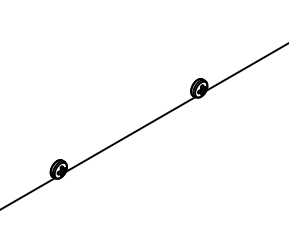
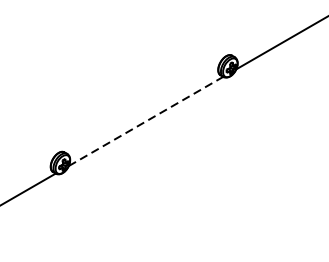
line: (130, 134) -> (145, 121), solid -> dashed

